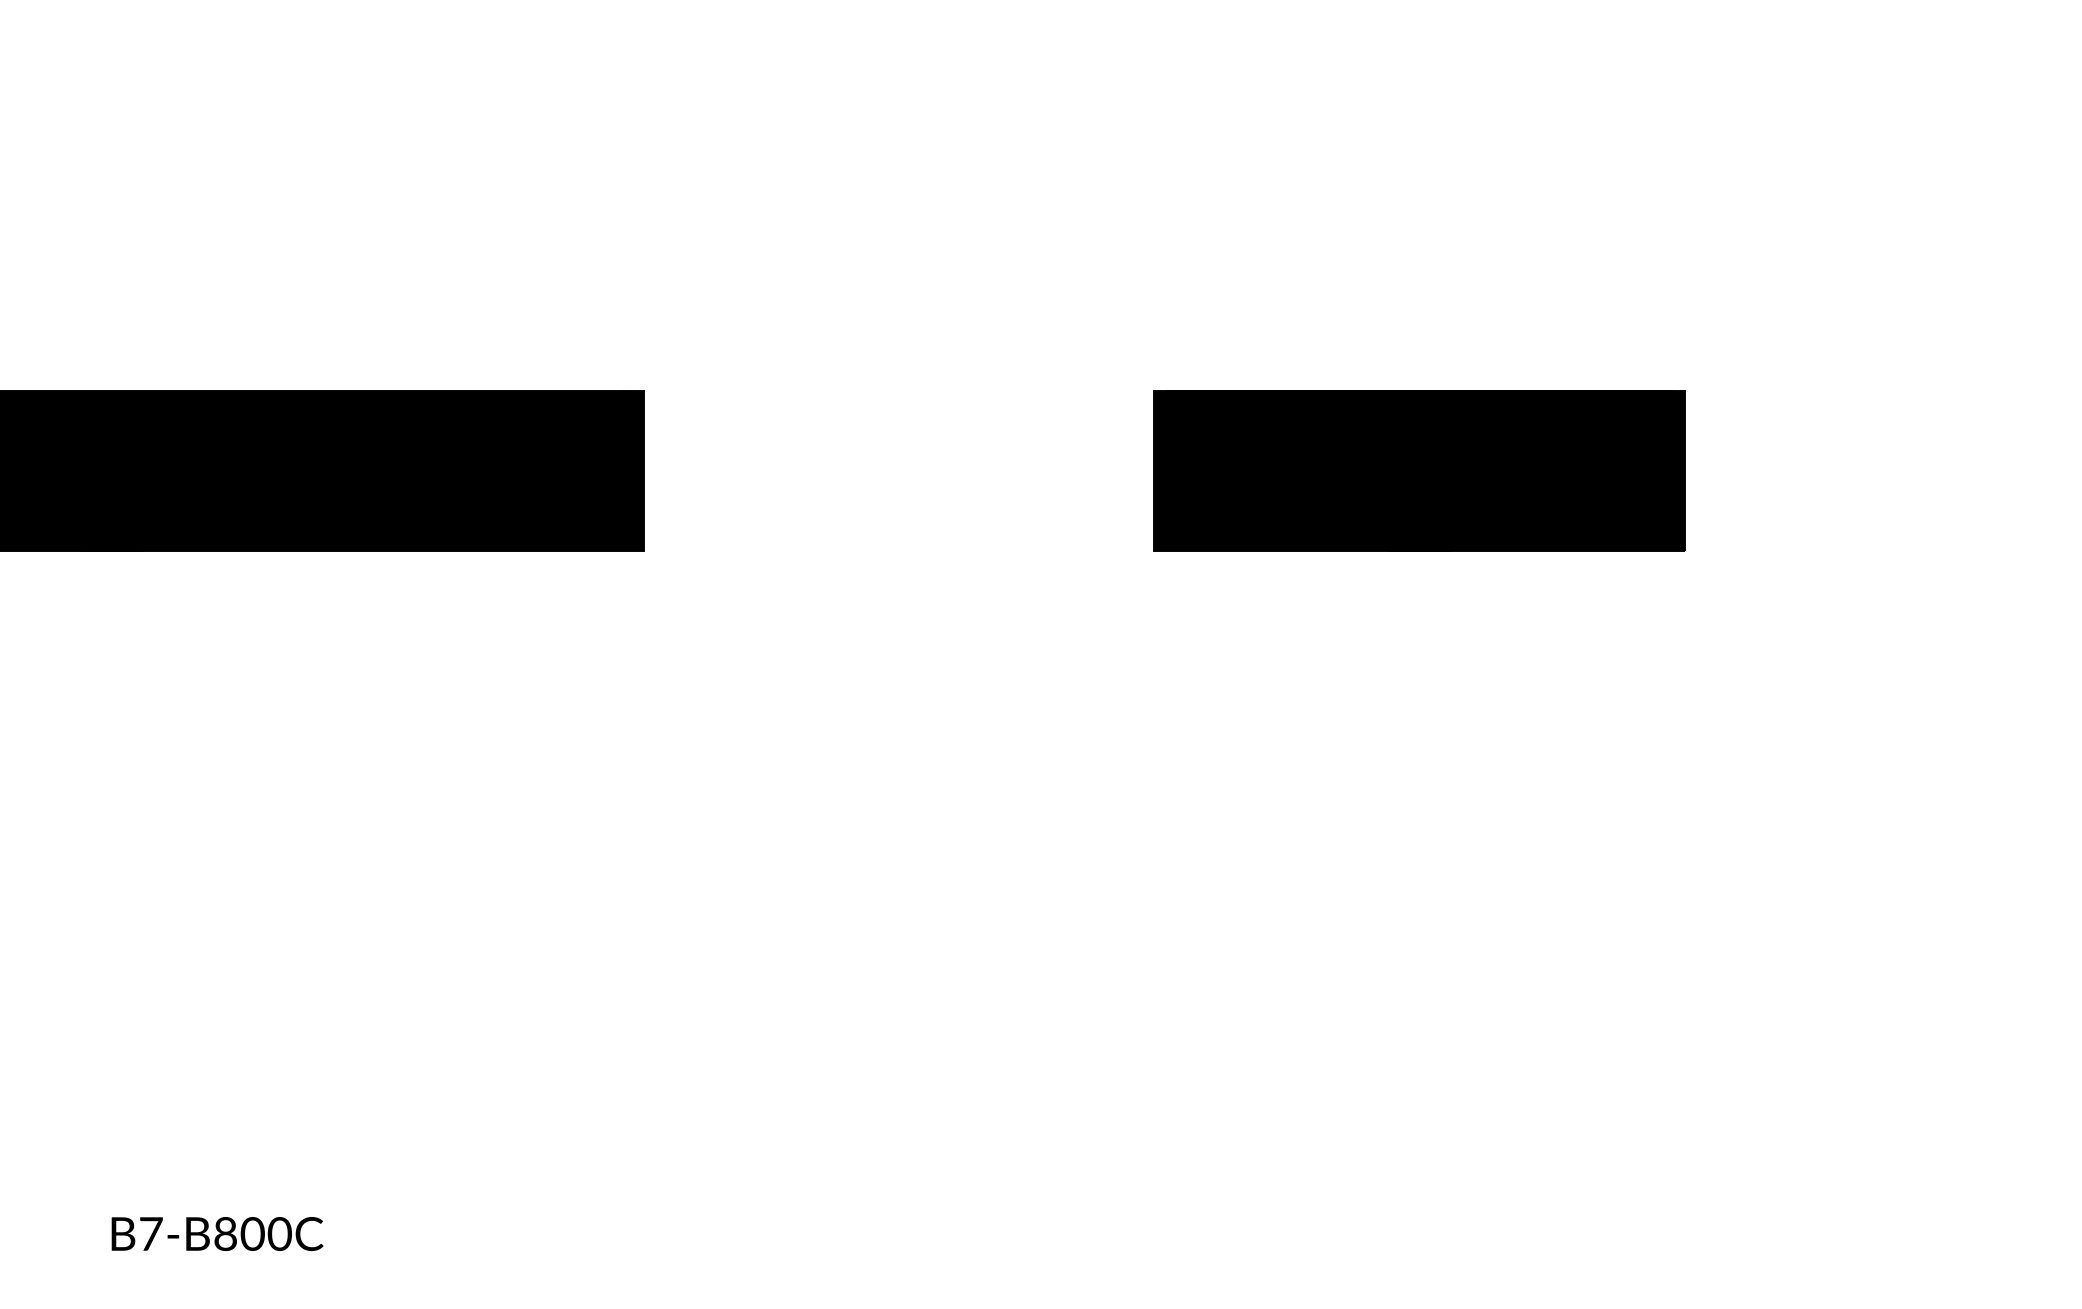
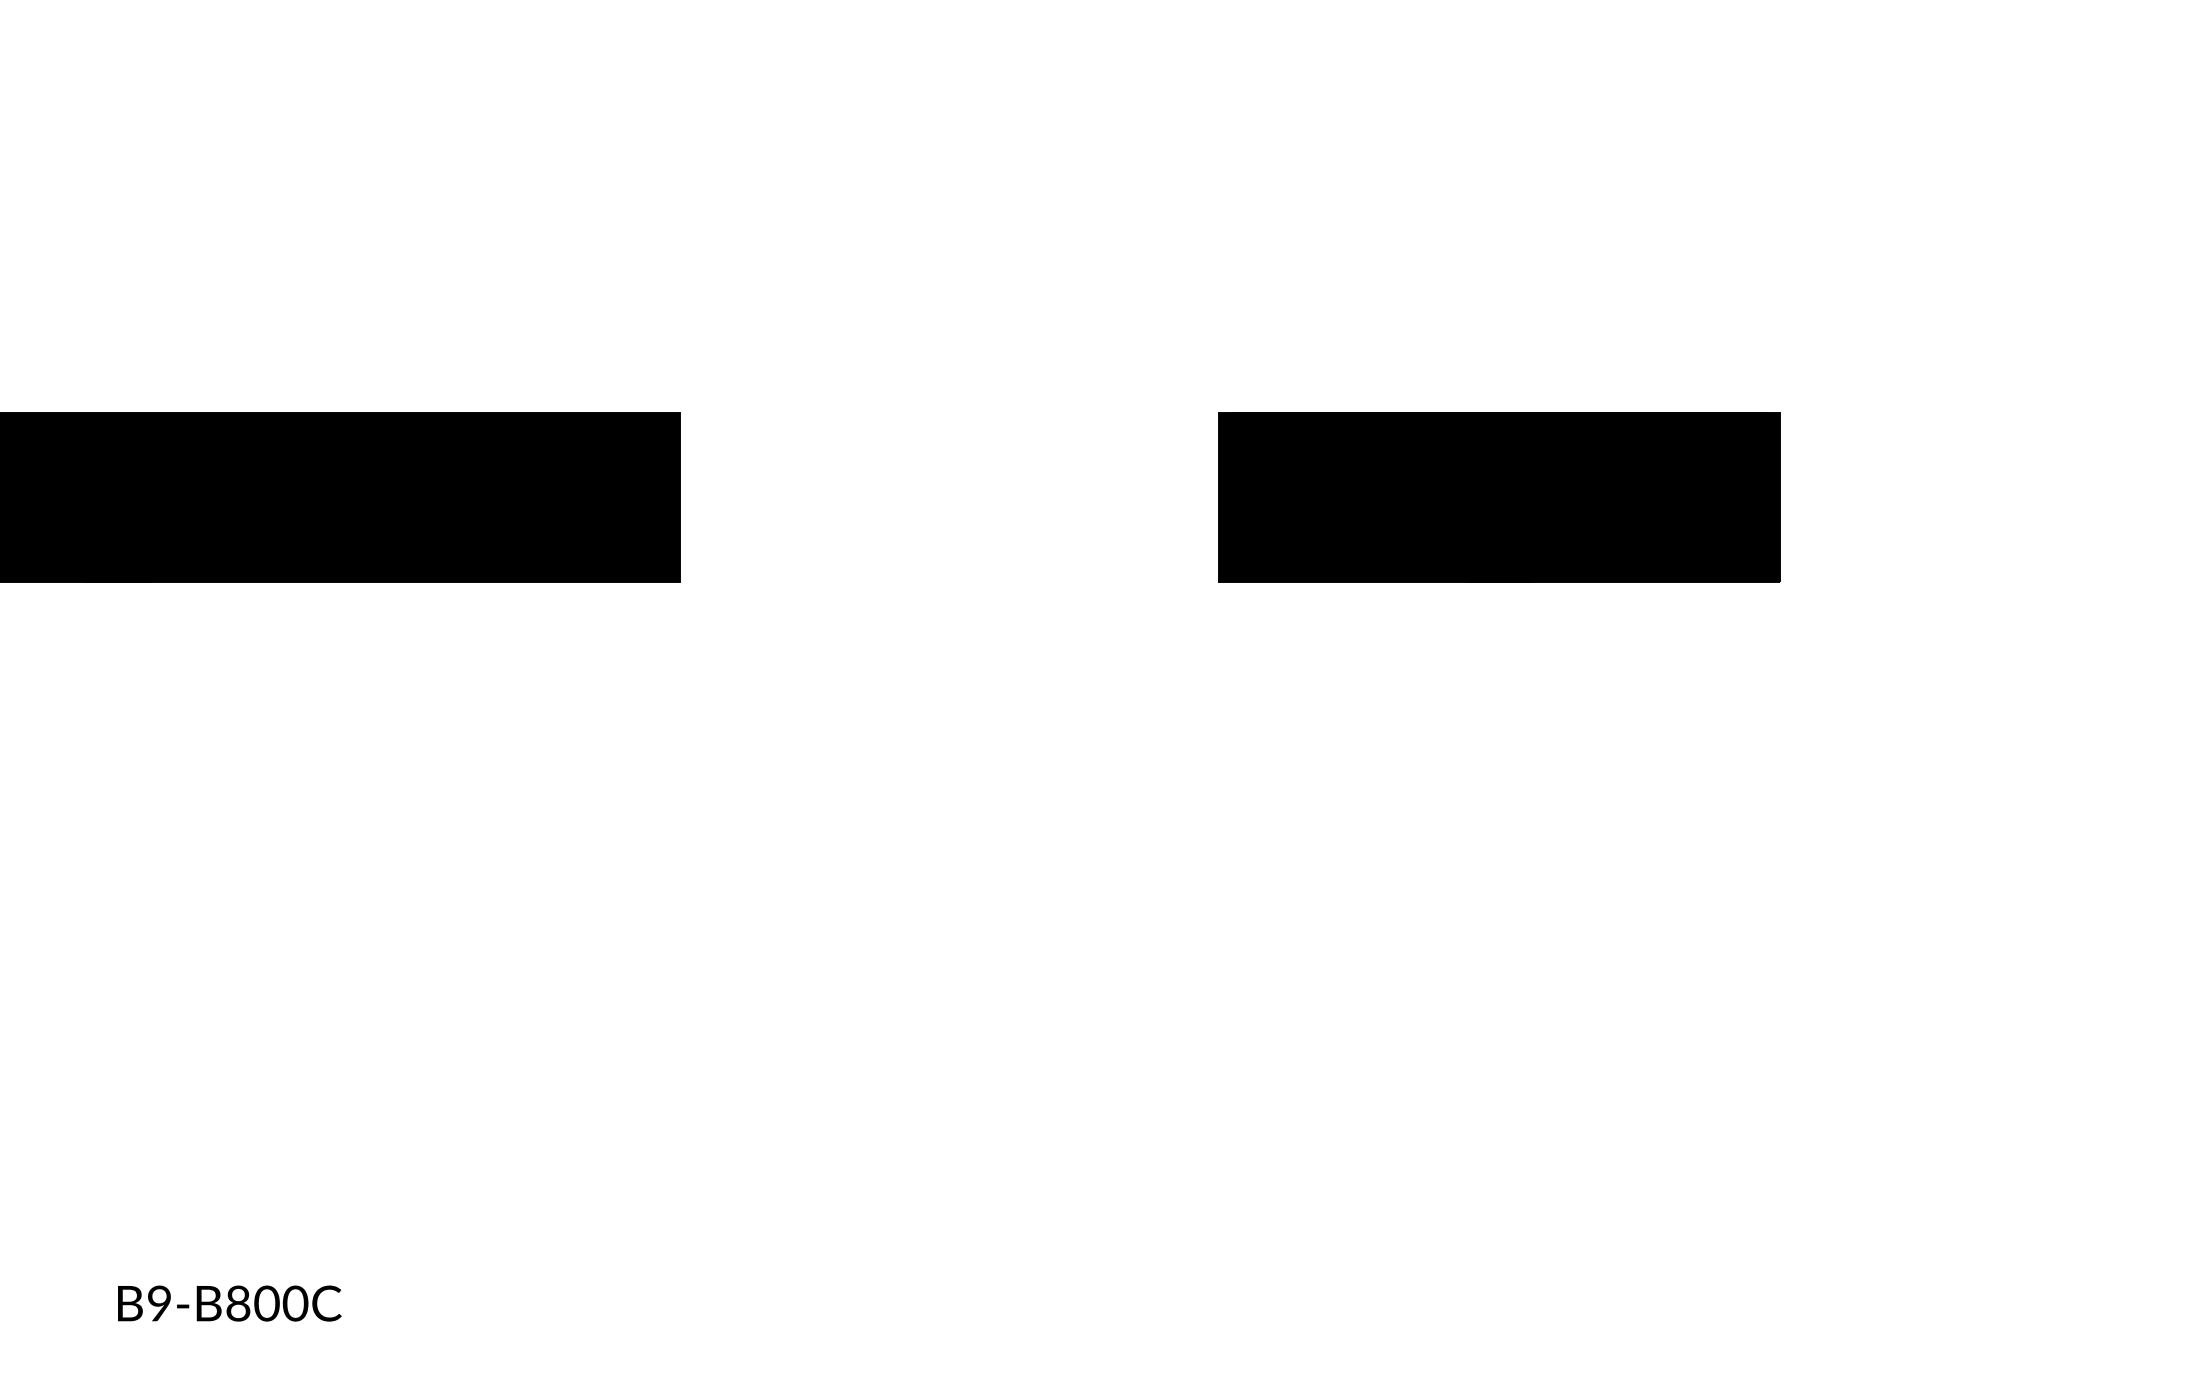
text: (151, 1233) -> (160, 1303), B7-B800C -> B9-B800C

